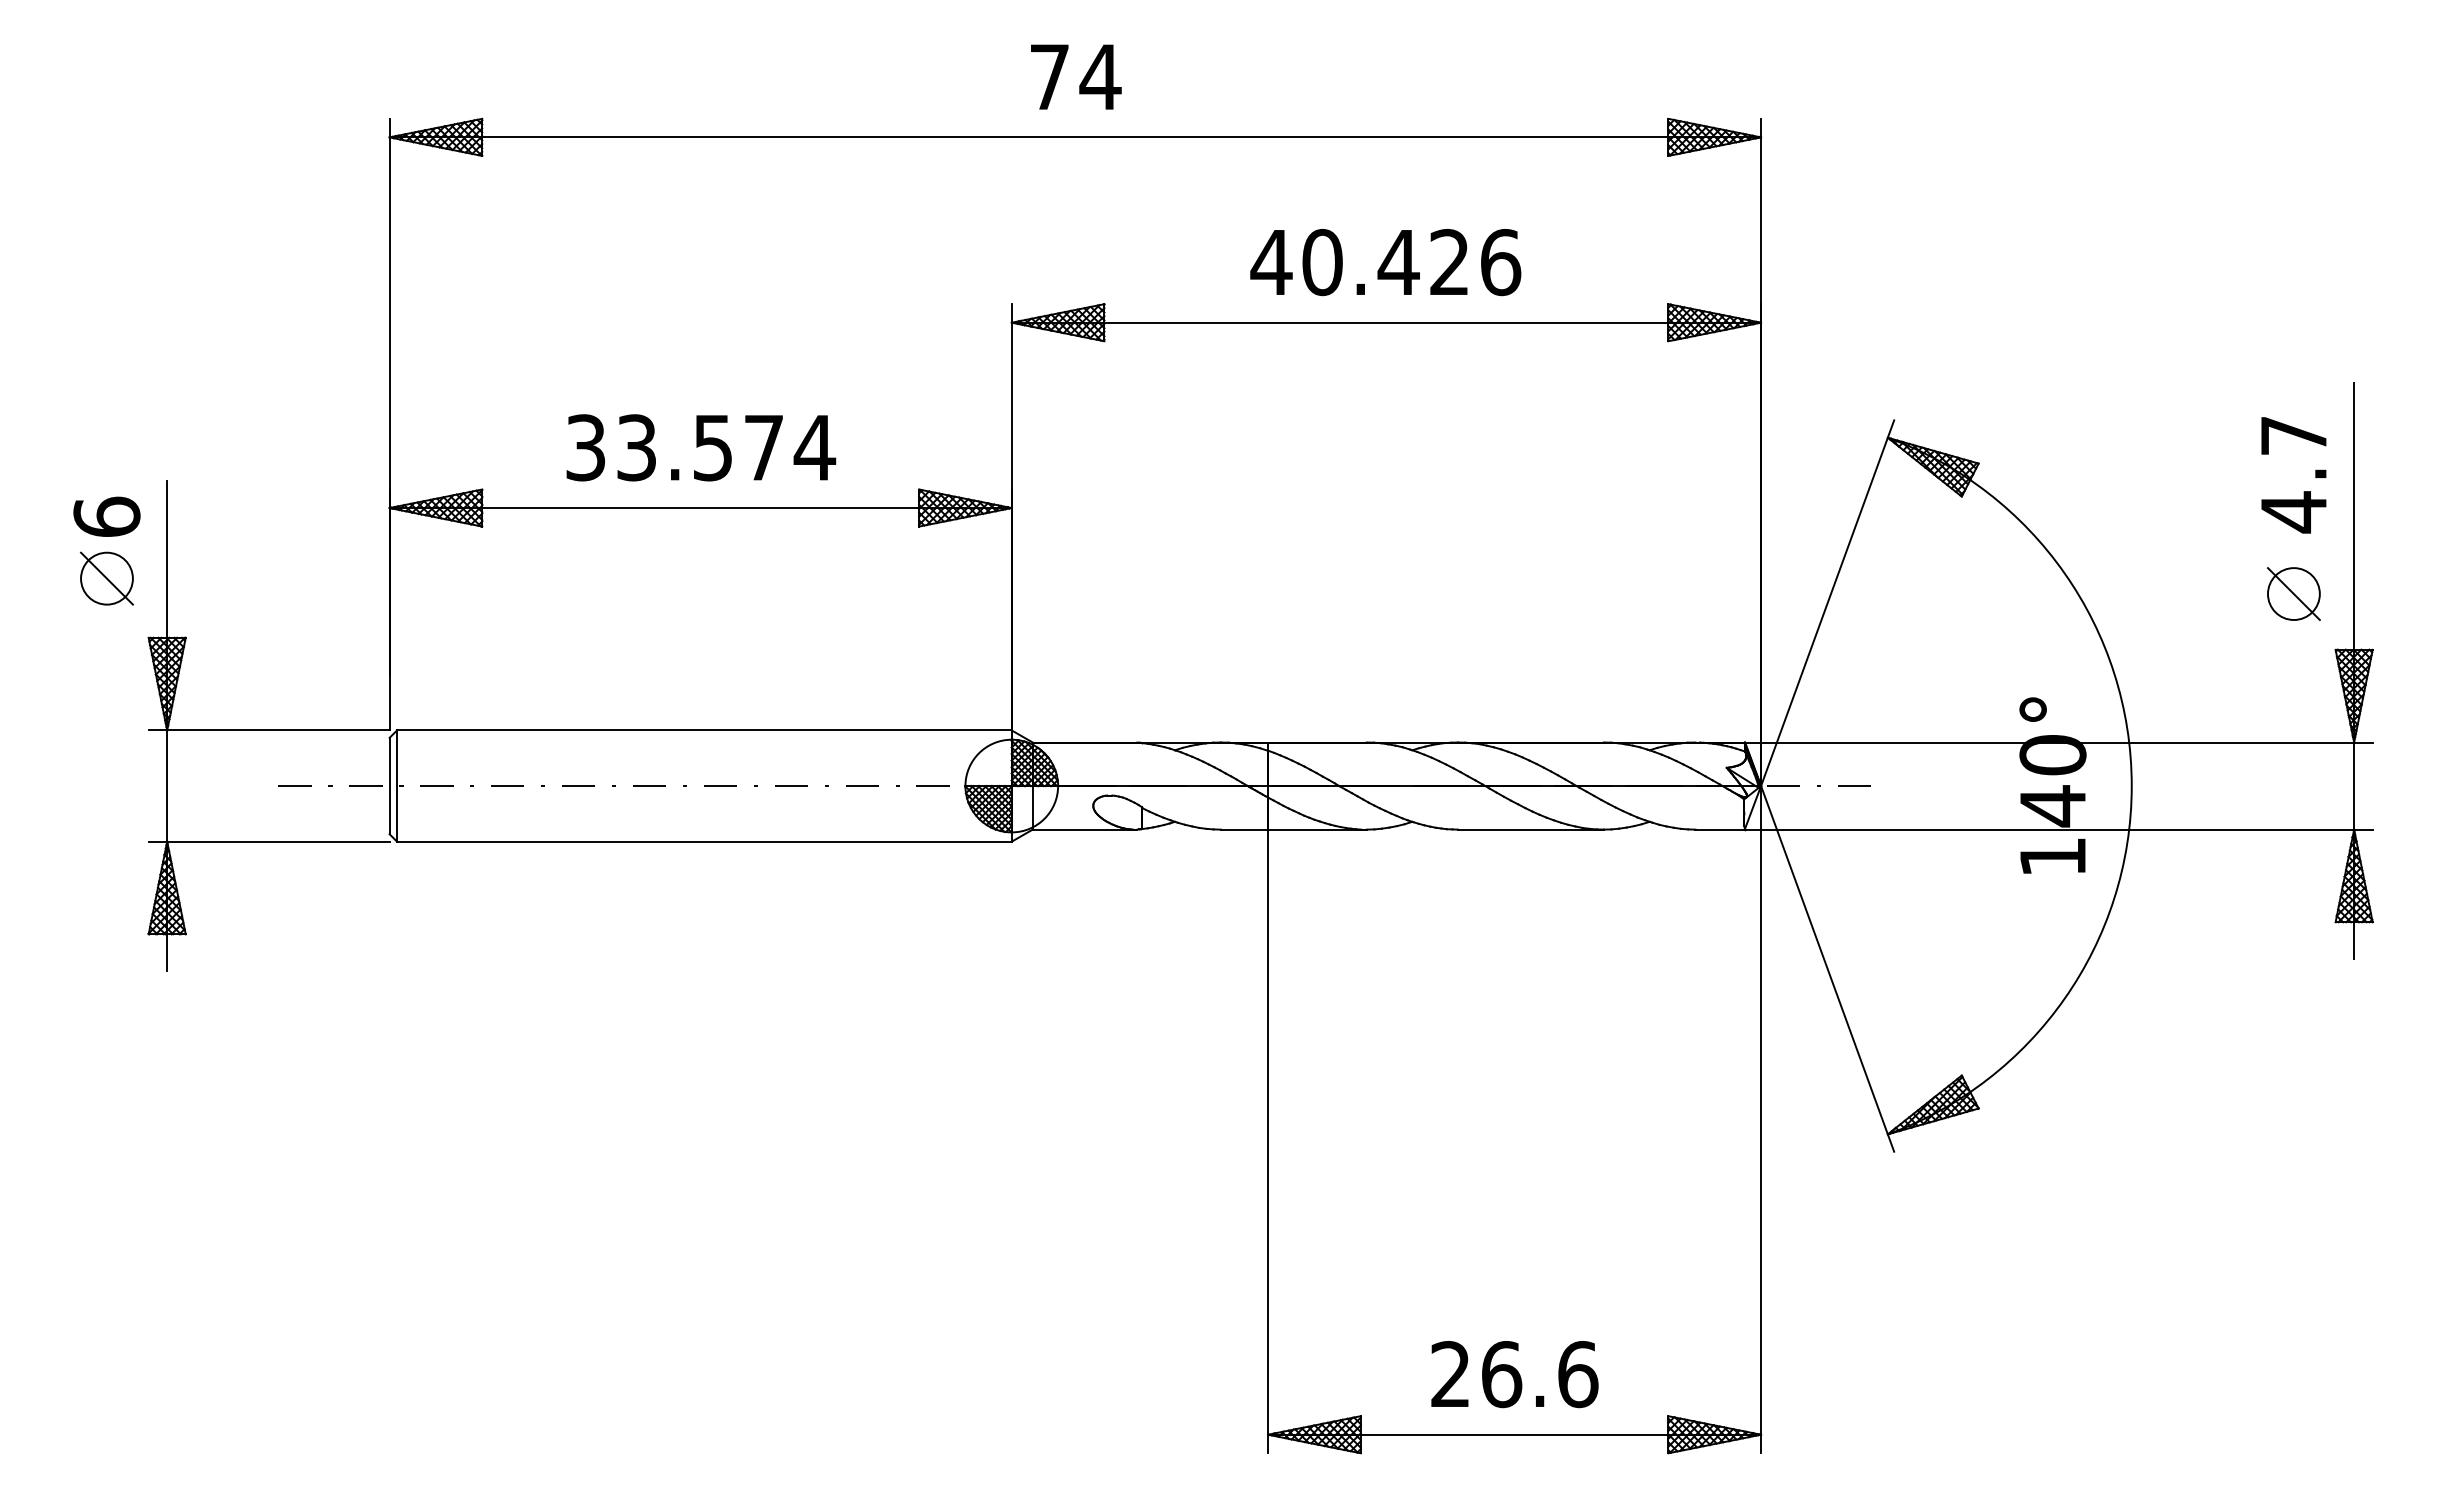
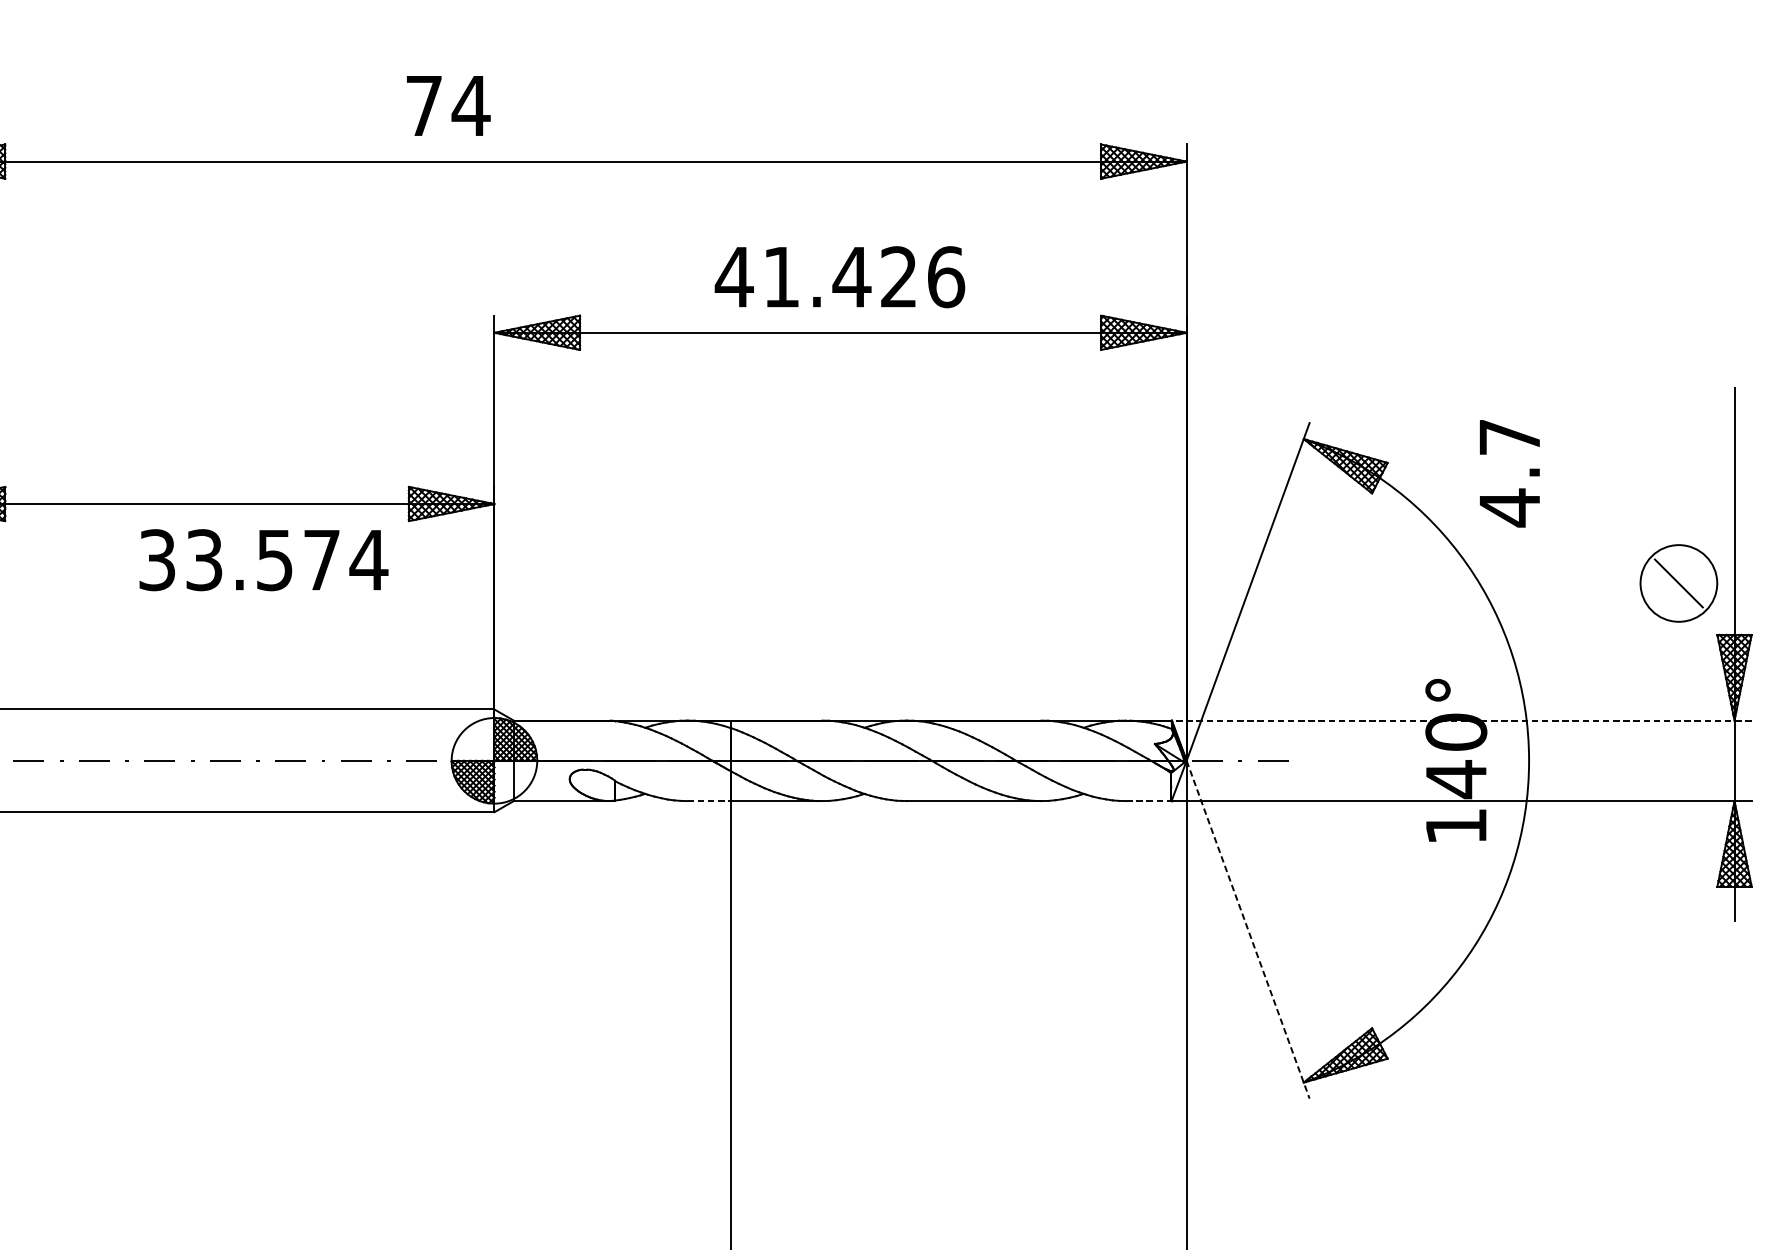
text: (1076, 76) -> (448, 105), moved
text: (1322, 262) -> (781, 277), 40.426 -> 41.426
text: (701, 447) -> (264, 559), moved
text: (2293, 475) -> (1509, 473), moved
circle: (2293, 594) -> (1678, 583), size x1.6
line: (2058, 742) -> (1461, 720), solid -> dashed
line: (1244, 829) -> (709, 800), solid -> dashed
line: (1720, 829) -> (1149, 800), solid -> dashed
line: (1827, 968) -> (1248, 929), solid -> dashed

